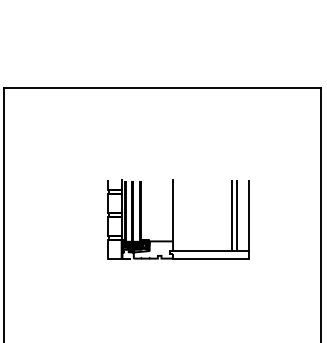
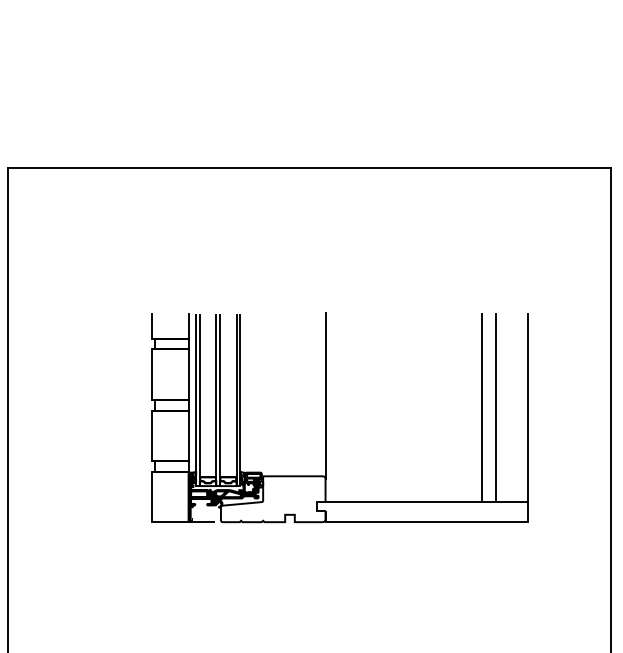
part: (178, 219) -> (340, 417), size x1.4

